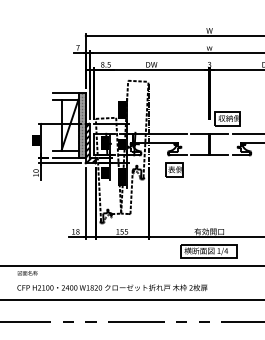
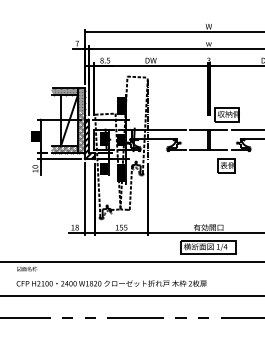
hatch: (65, 95) -> (64, 91), added
hatch: (65, 153) -> (64, 149), added
part: (174, 169) -> (226, 165), moved

